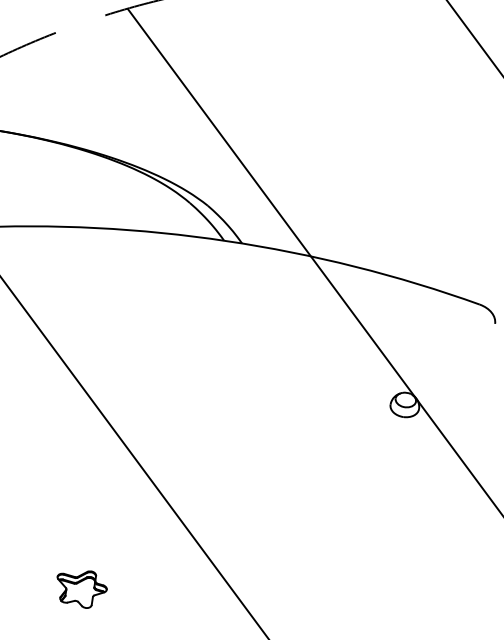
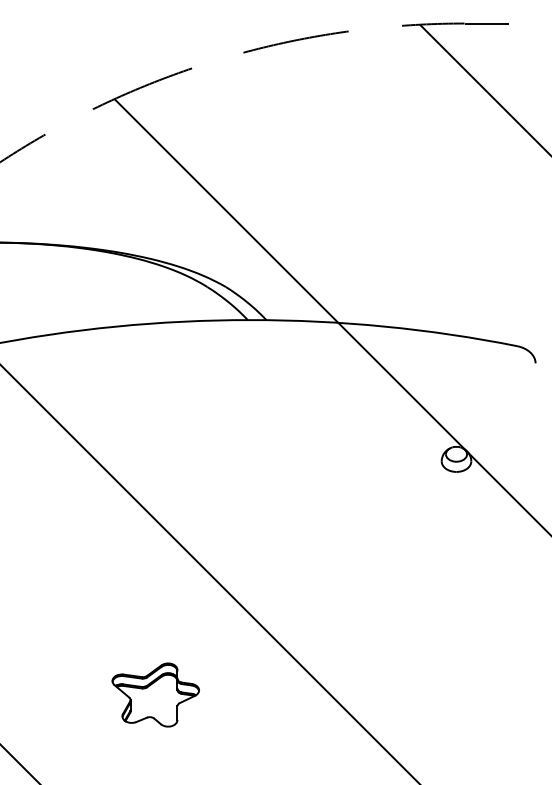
part: (81, 588) -> (155, 694), size x1.67

